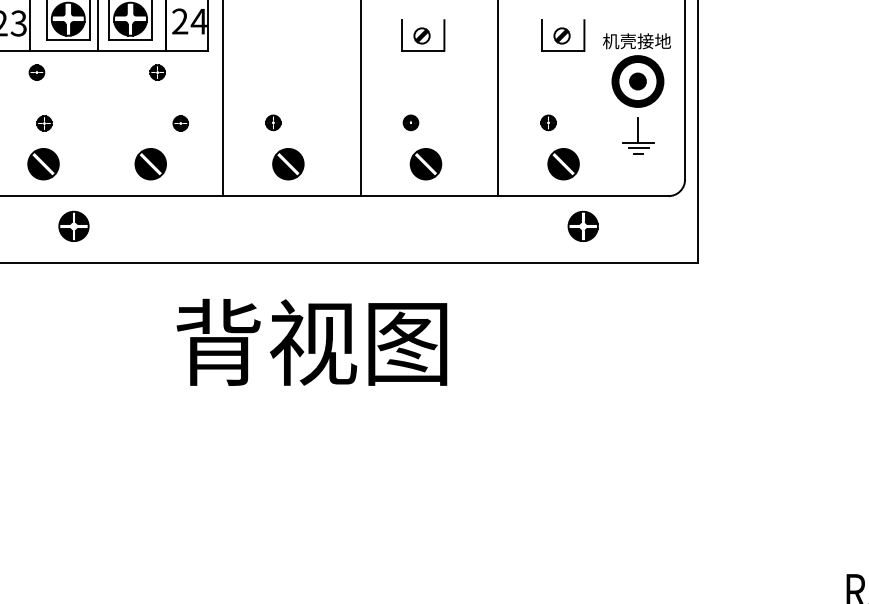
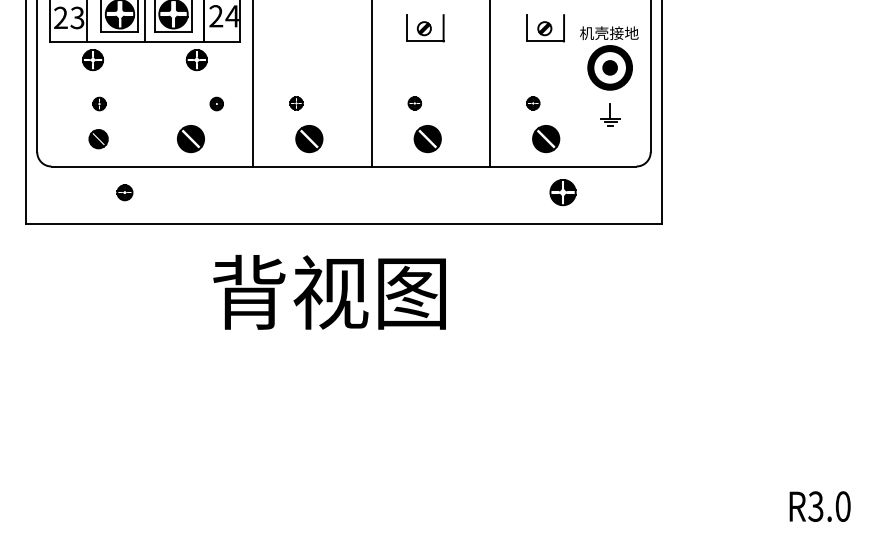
part: (36, 72) -> (92, 60), size x1.6
part: (157, 72) -> (196, 60), size x1.6
part: (638, 135) -> (610, 114), size x0.7
part: (43, 164) -> (98, 139), size x0.7
part: (73, 226) -> (124, 192), size x0.6

